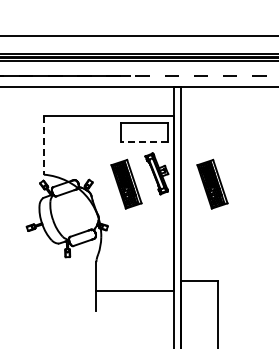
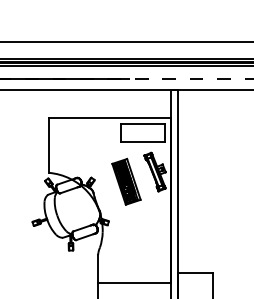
line: (143, 142) -> (142, 142), dashed -> solid
line: (43, 146) -> (48, 146), dashed -> solid
part: (212, 183) -> (207, 181), removed

